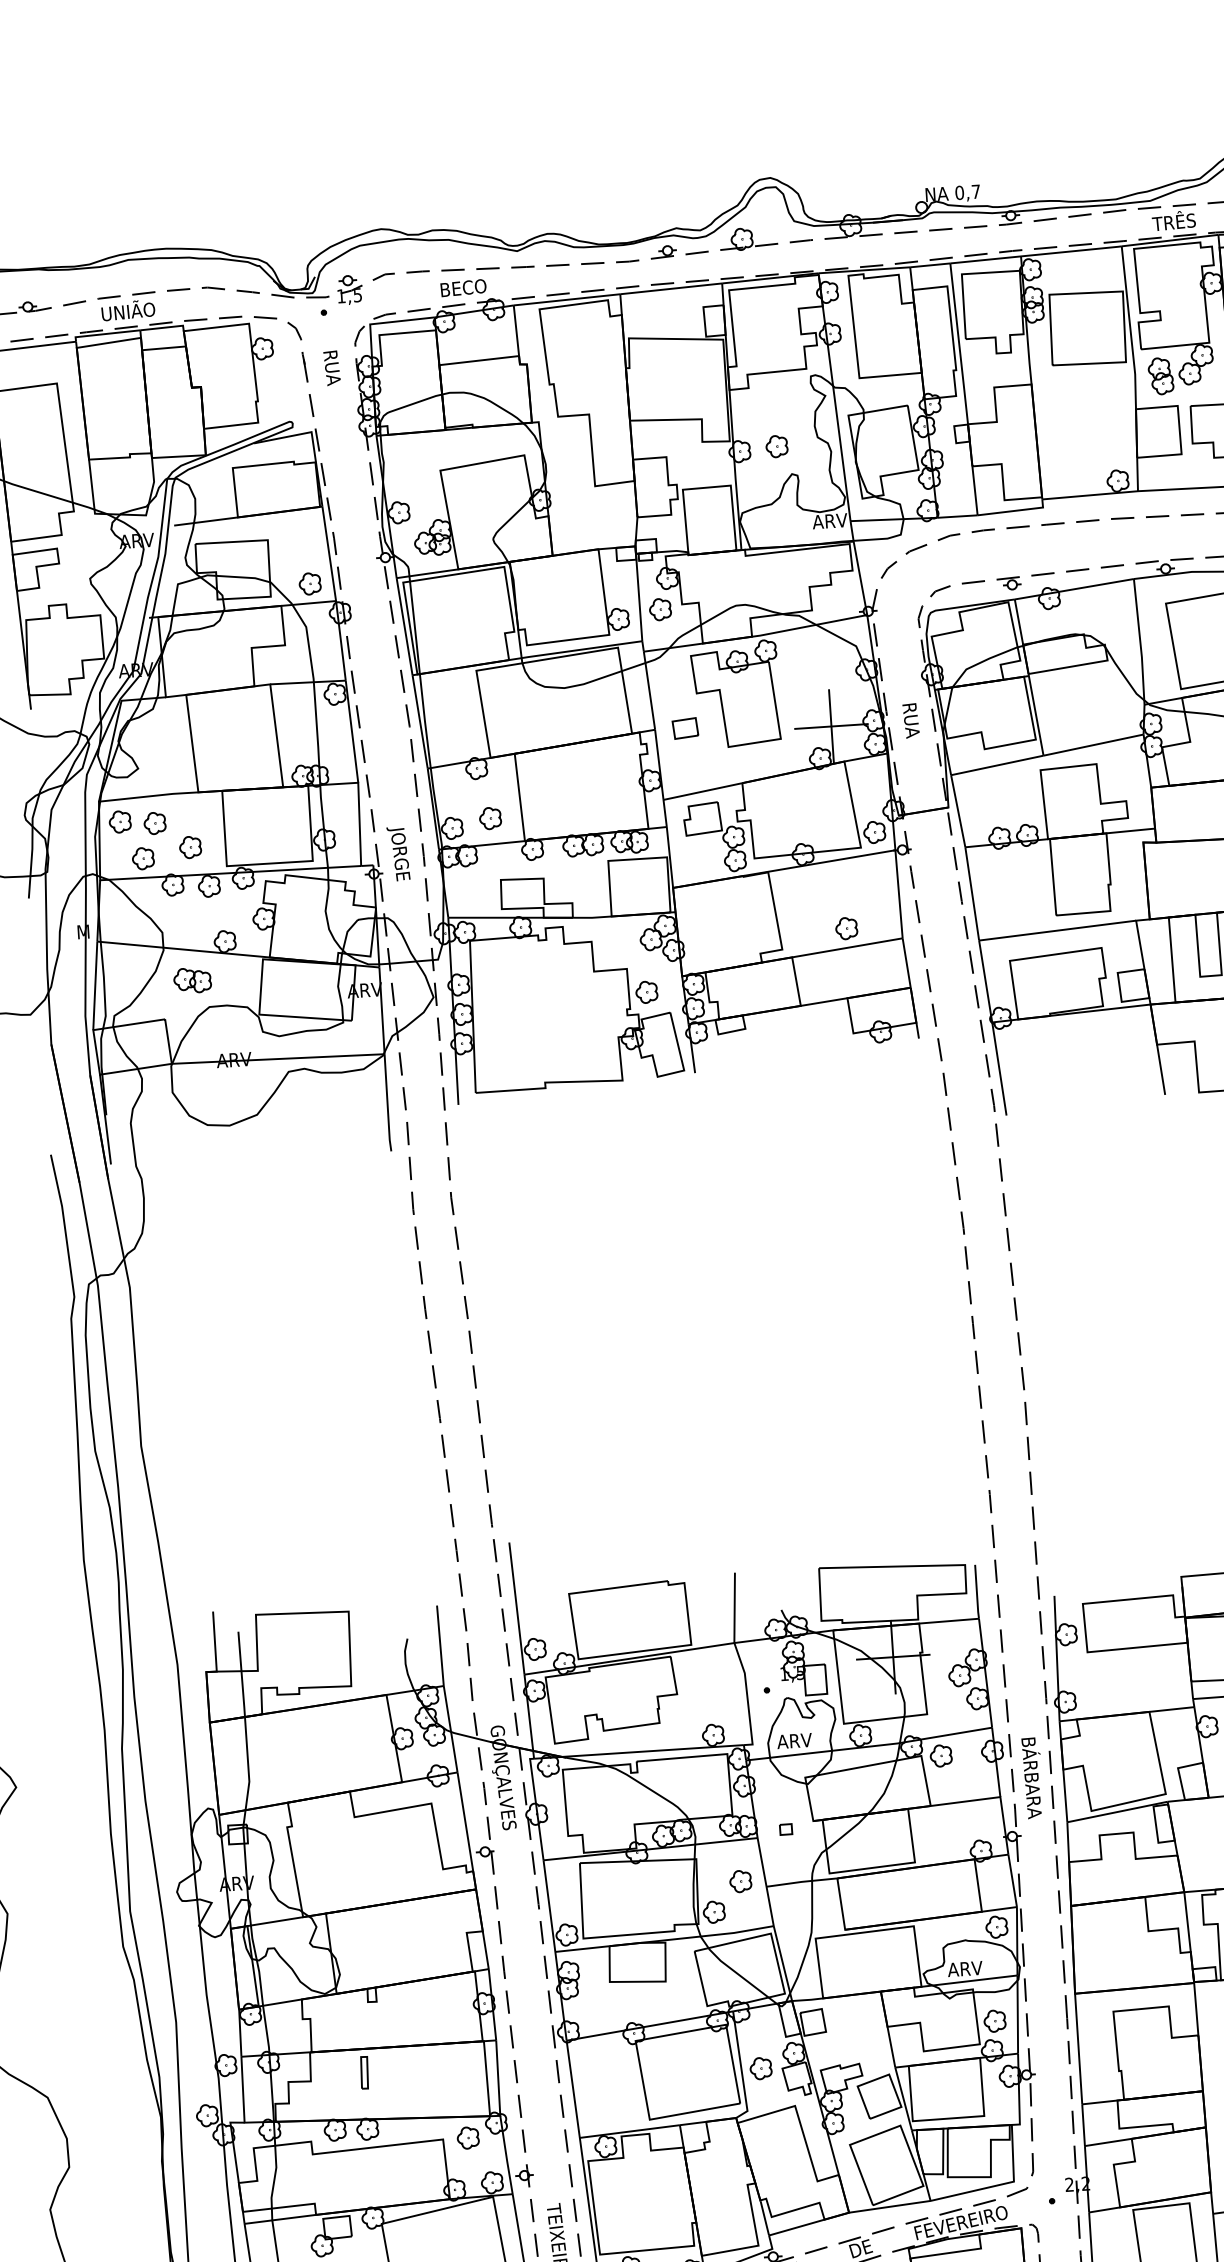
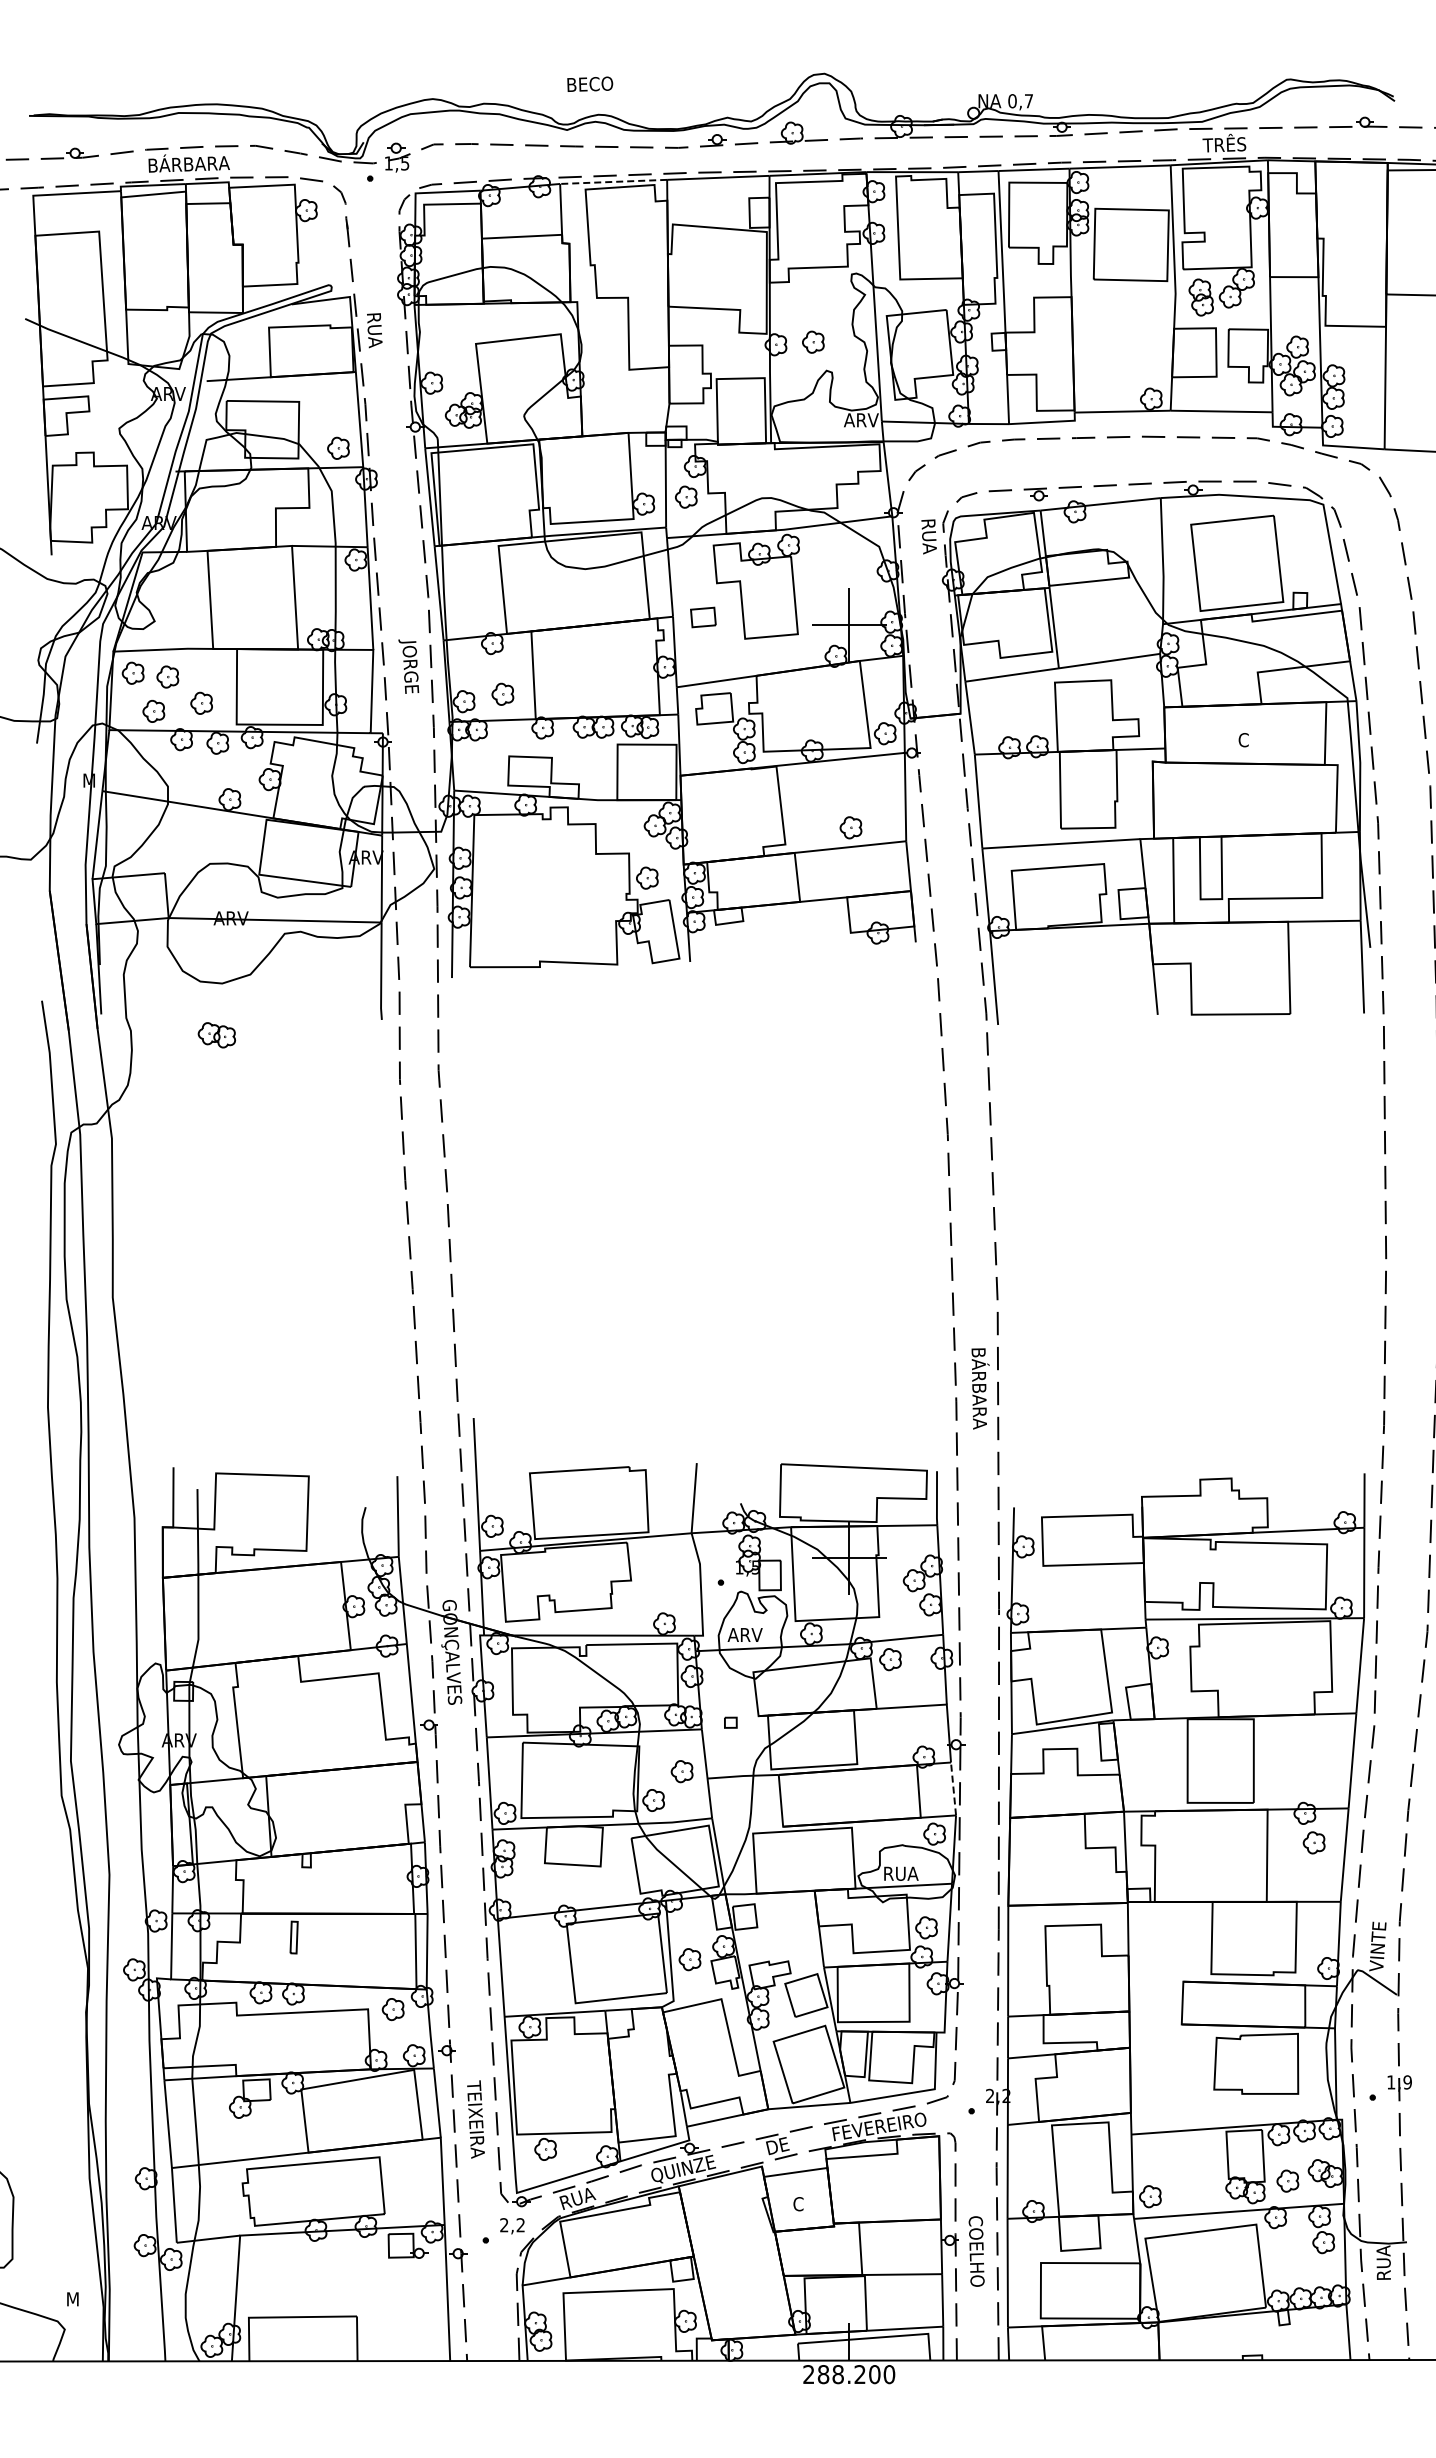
text: (463, 287) -> (590, 83), moved
line: (566, 299) -> (613, 181), solid -> dashed
text: (141, 308) -> (188, 162), UNIÃO -> BÁRBARA
text: (331, 368) -> (374, 330), moved
text: (910, 720) -> (928, 536), moved
text: (398, 853) -> (408, 666), moved
part: (192, 980) -> (216, 1035), moved
text: (1032, 1777) -> (980, 1388), moved
line: (1012, 1880) -> (953, 1788), solid -> dashed
text: (965, 1968) -> (900, 1873), ARV -> RUA

